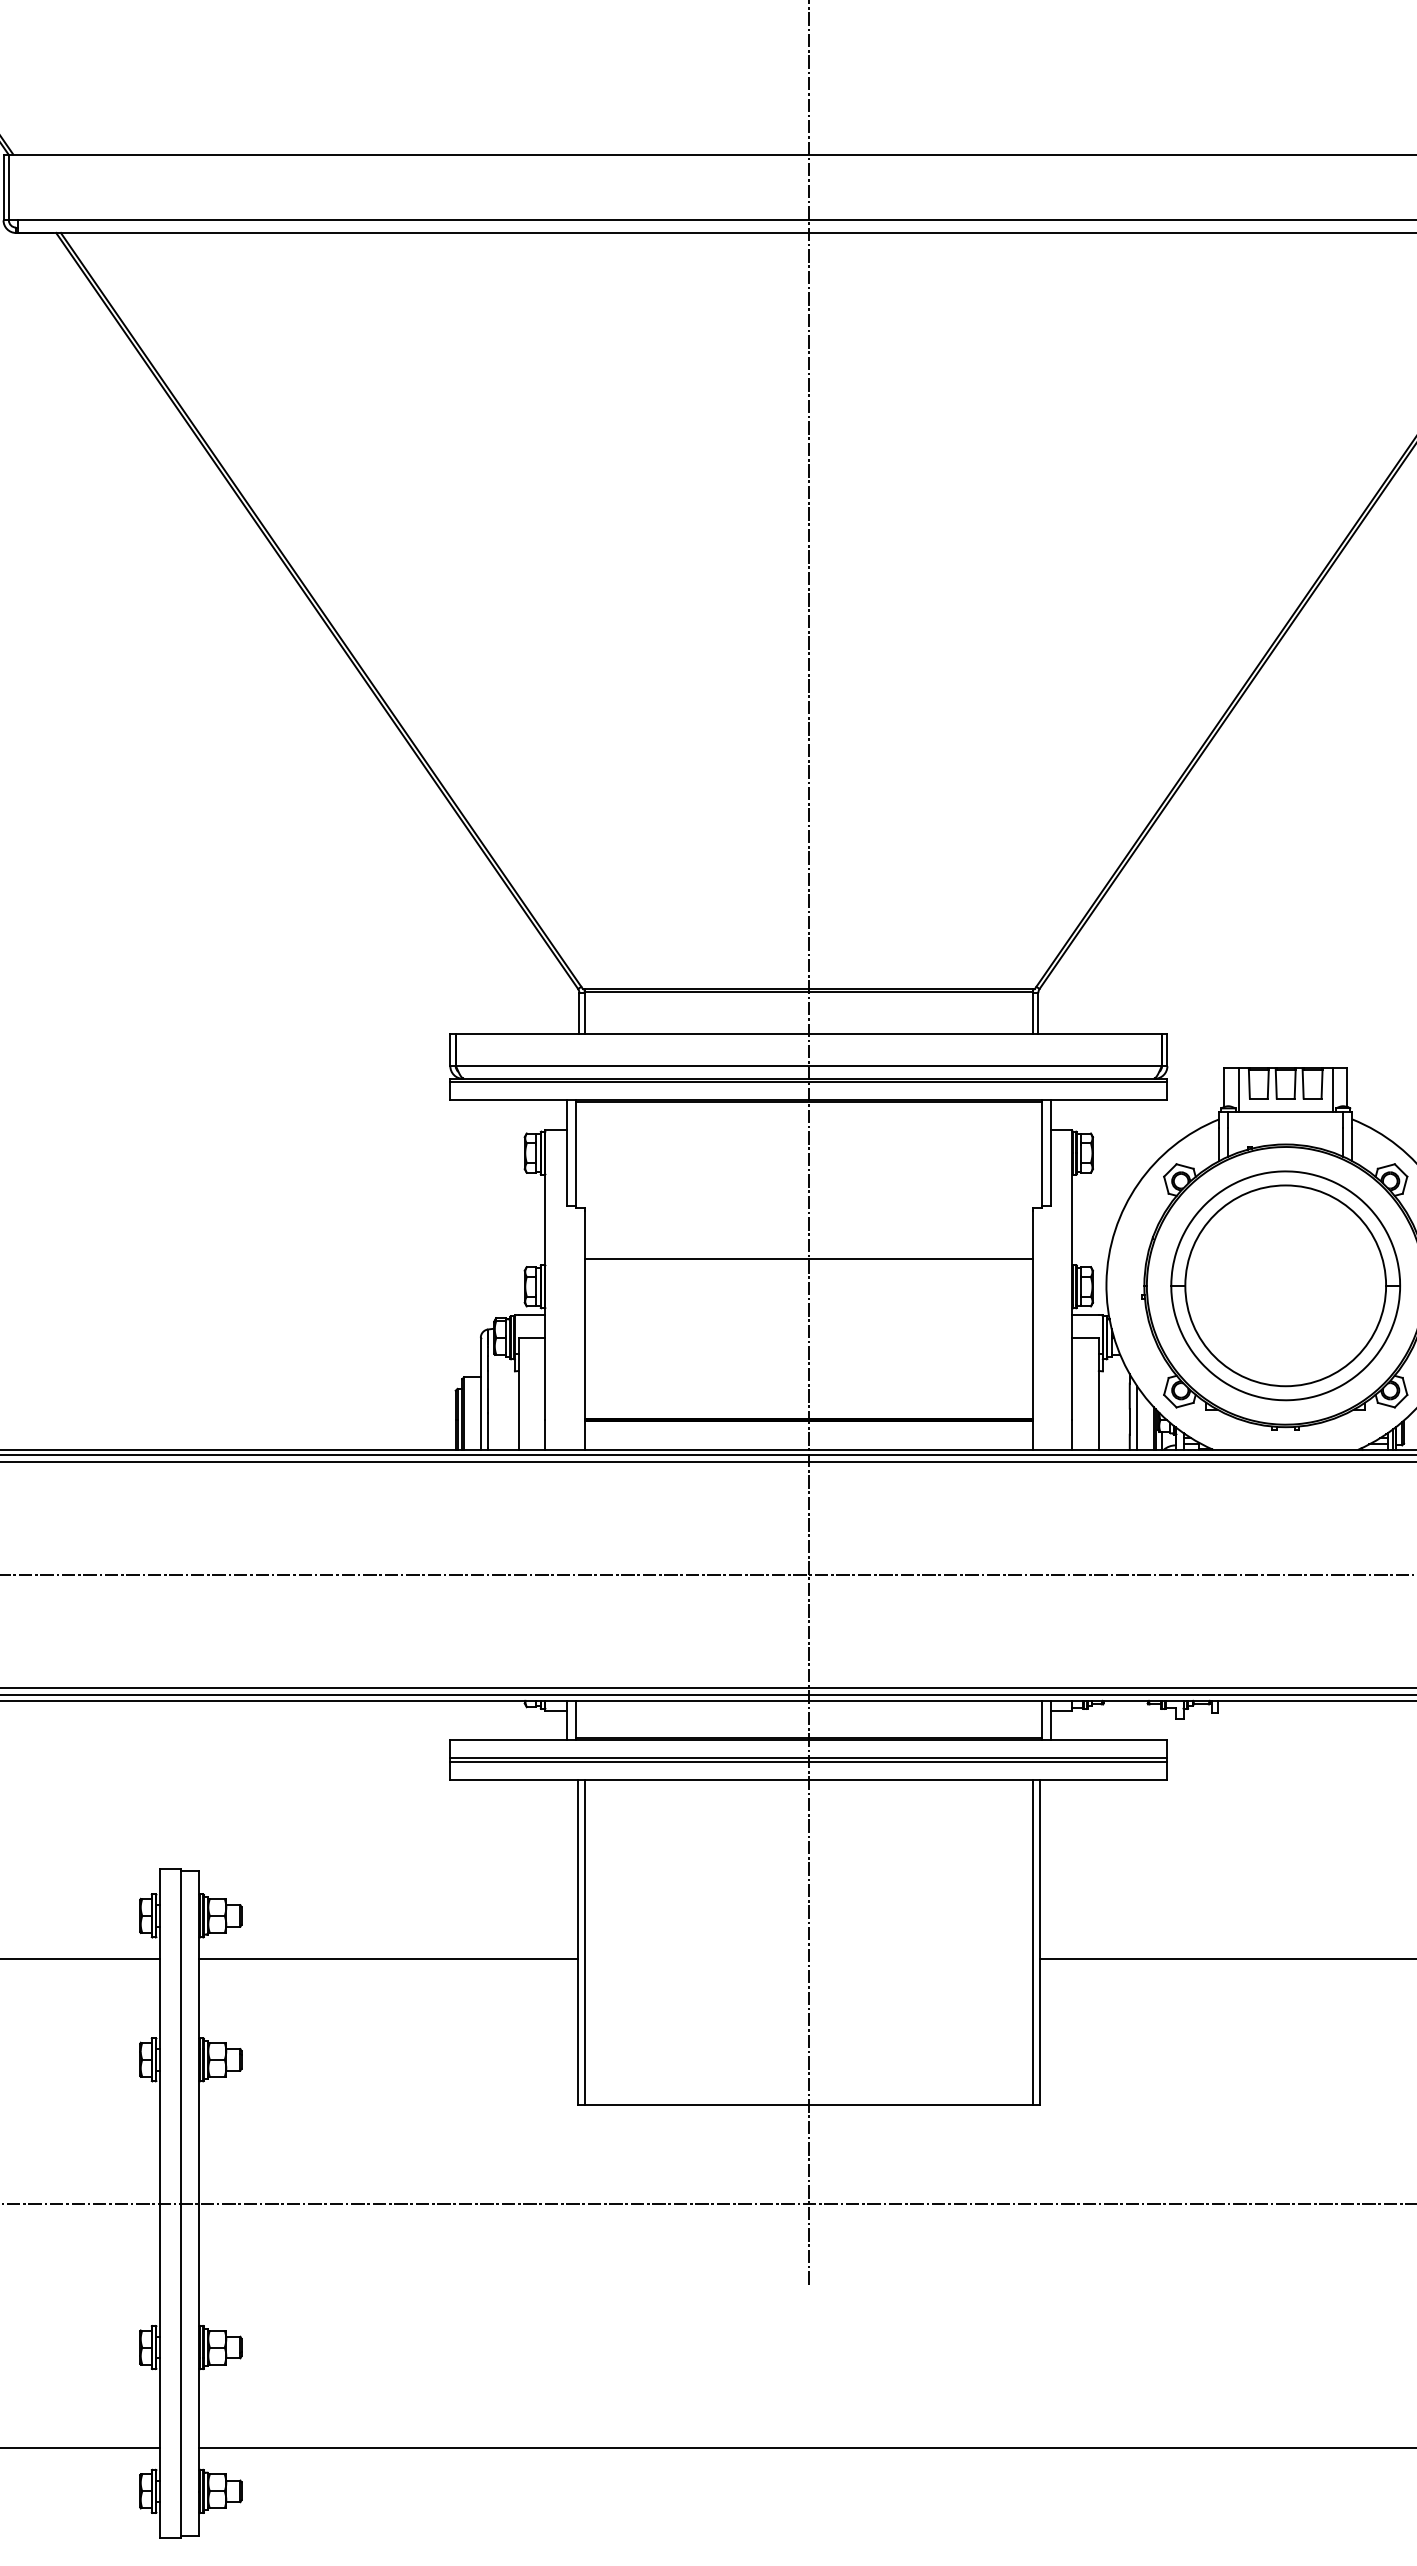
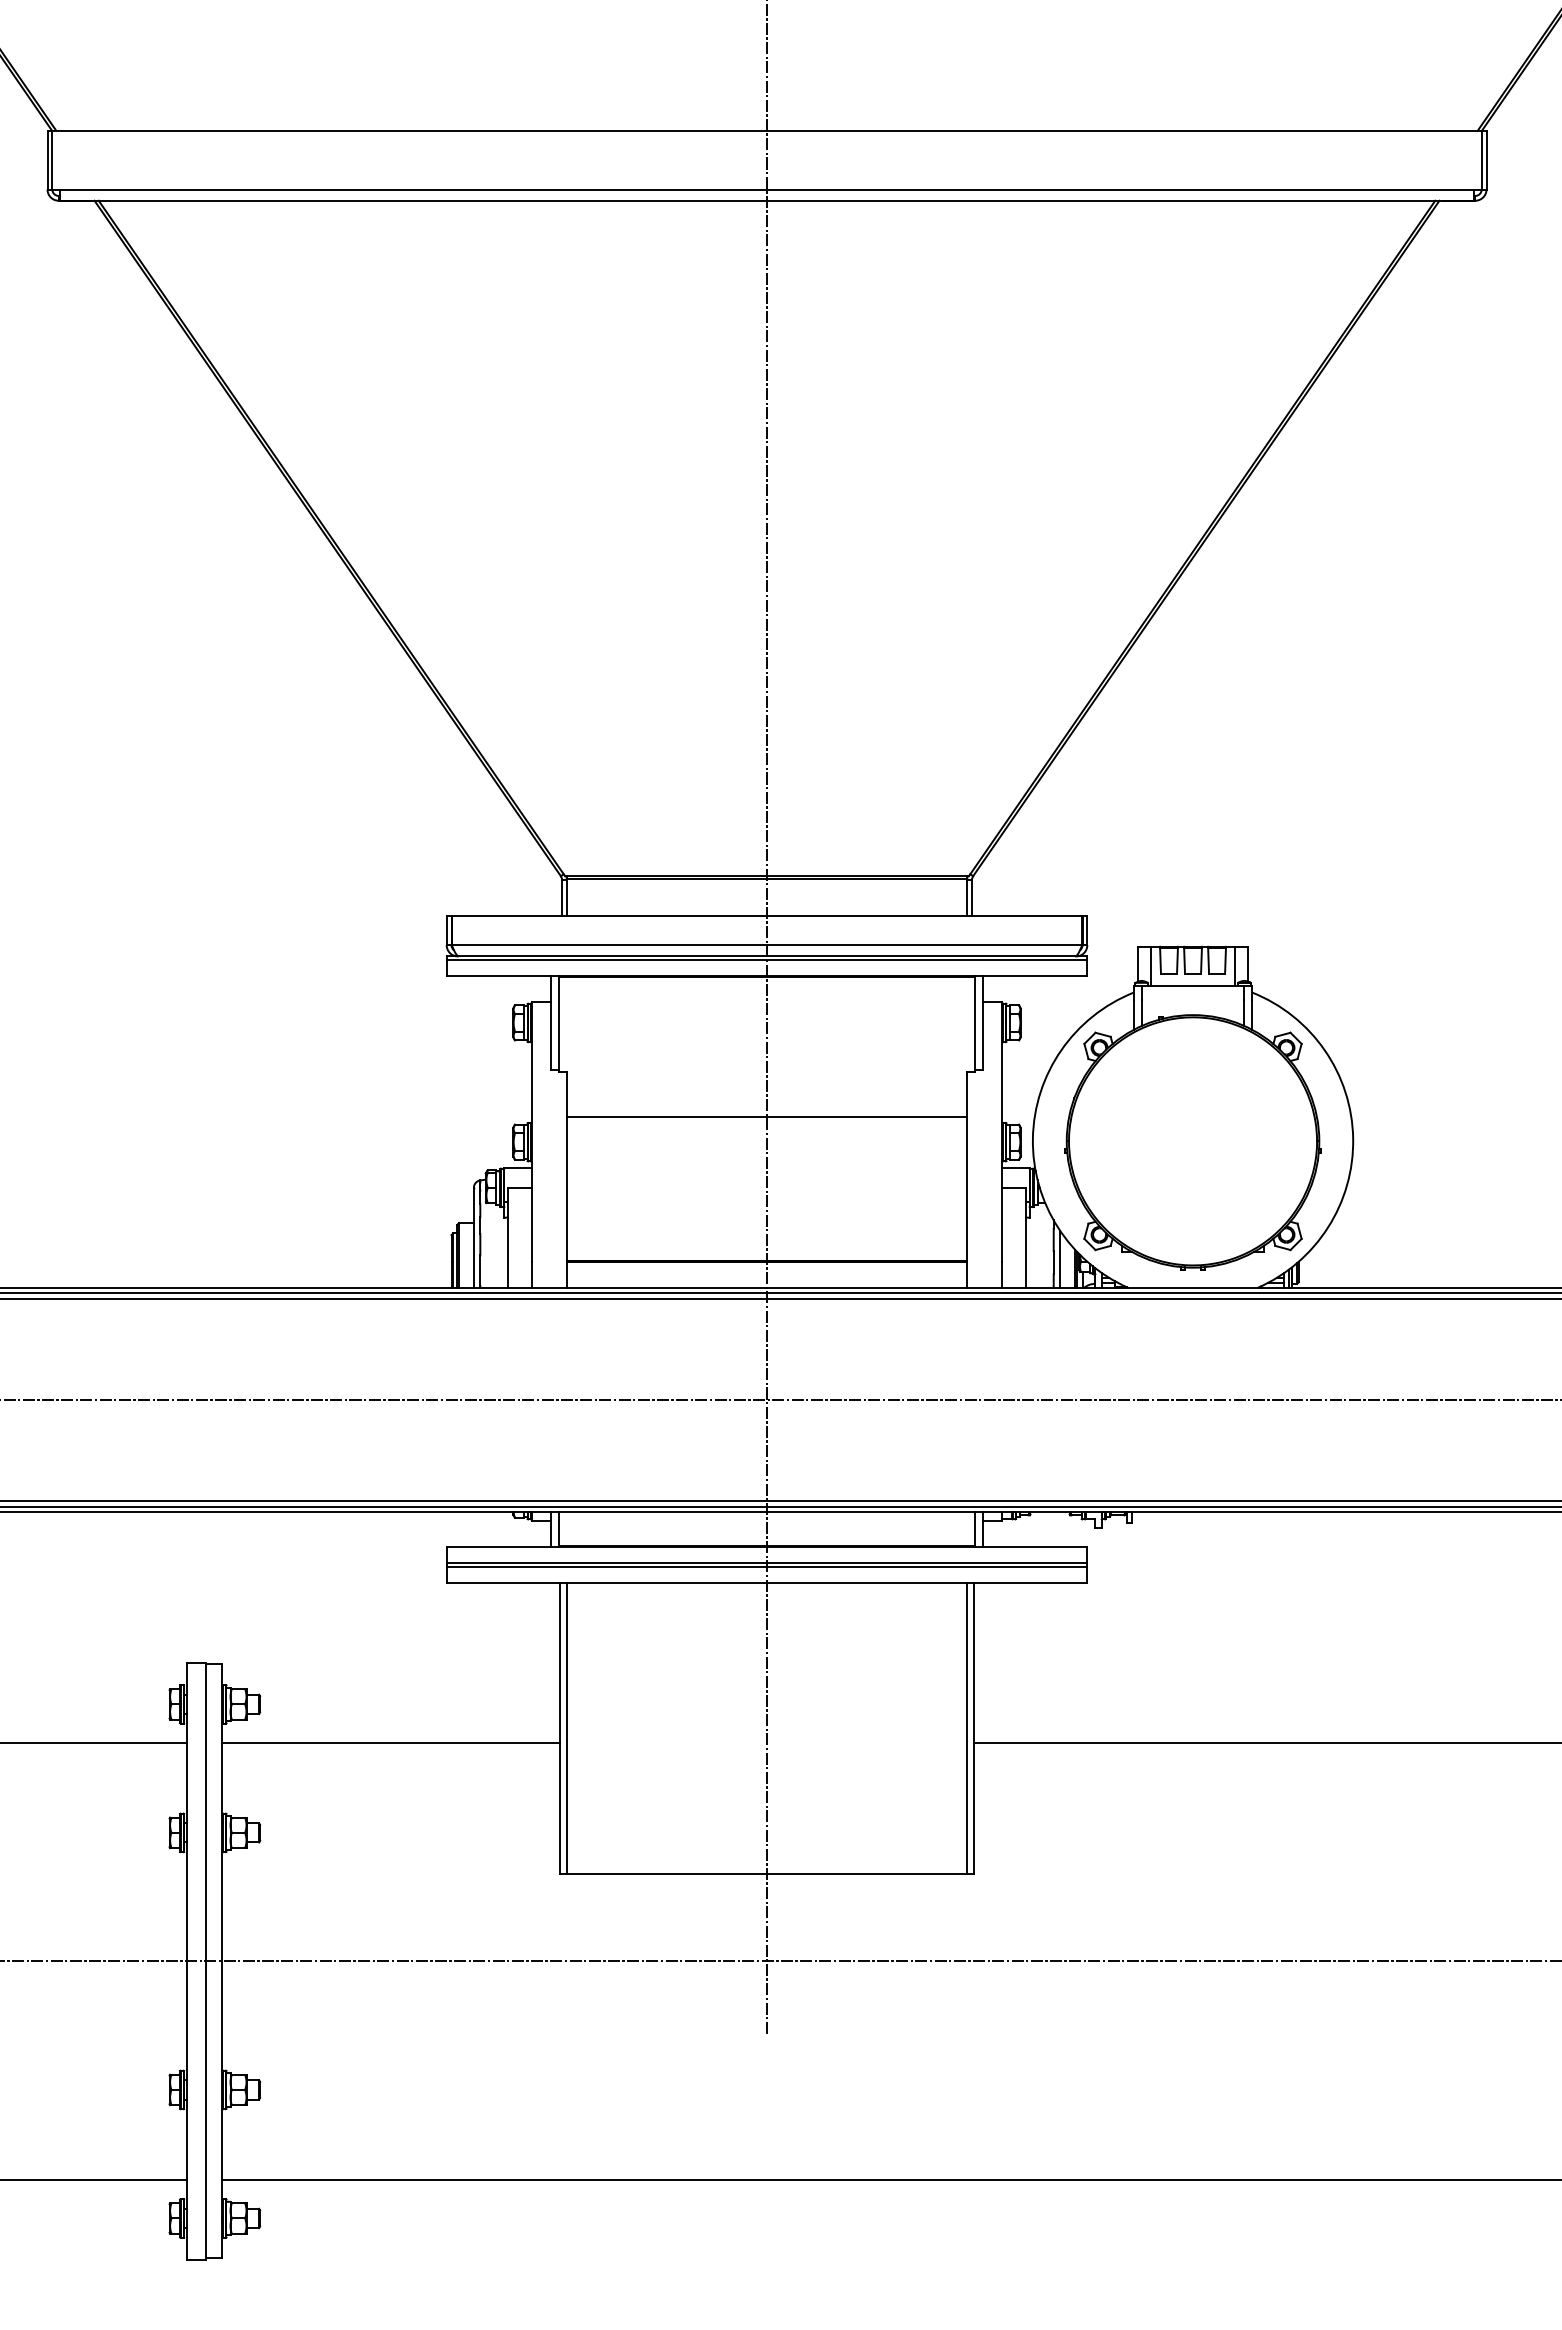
part: (1285, 1285) -> (1192, 1141), removed

